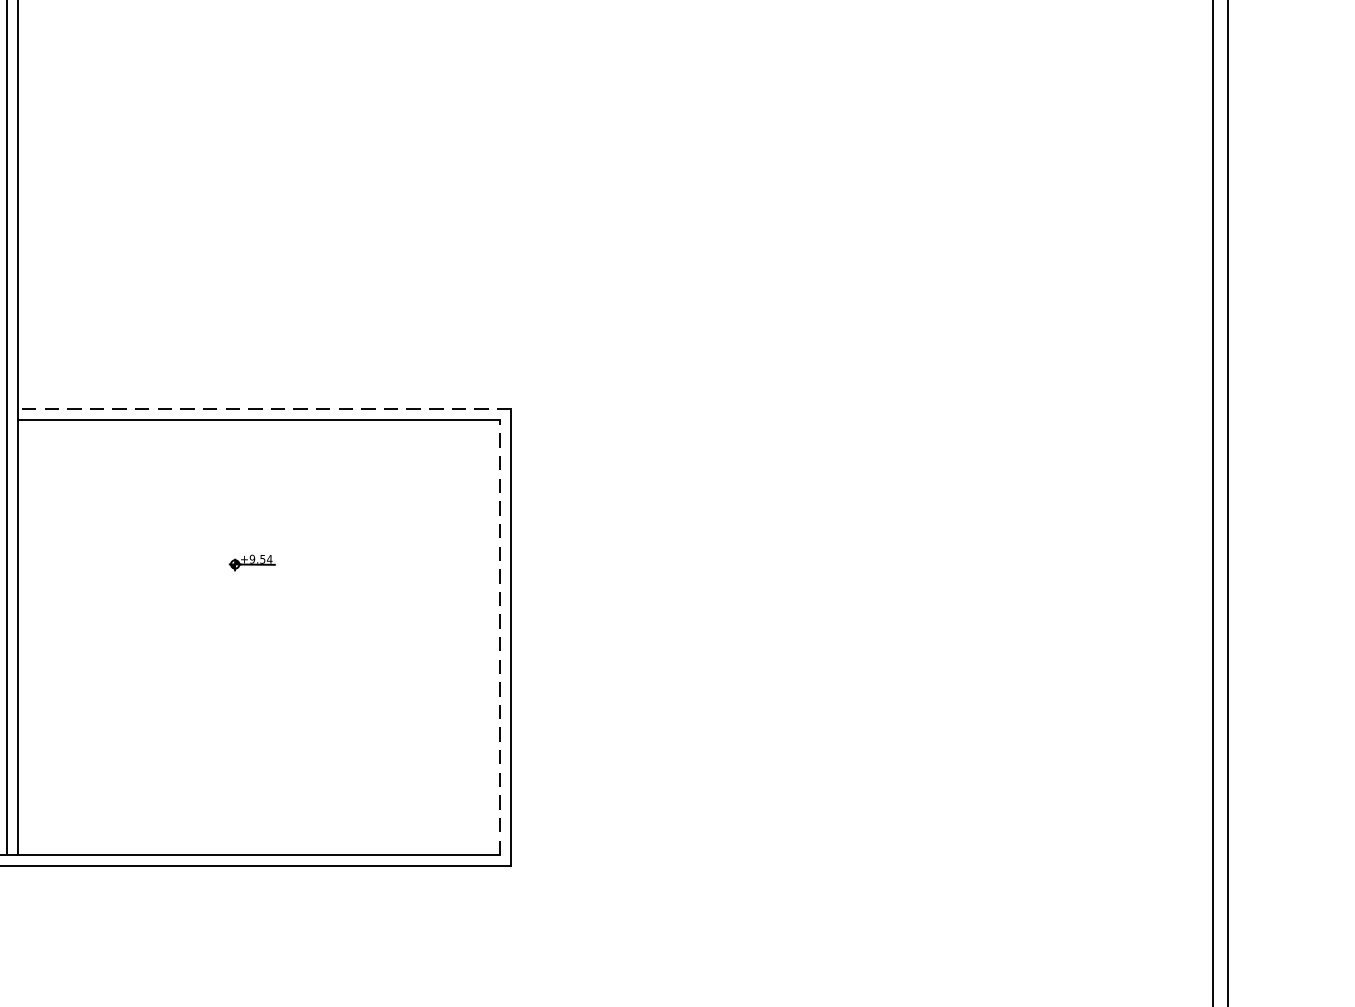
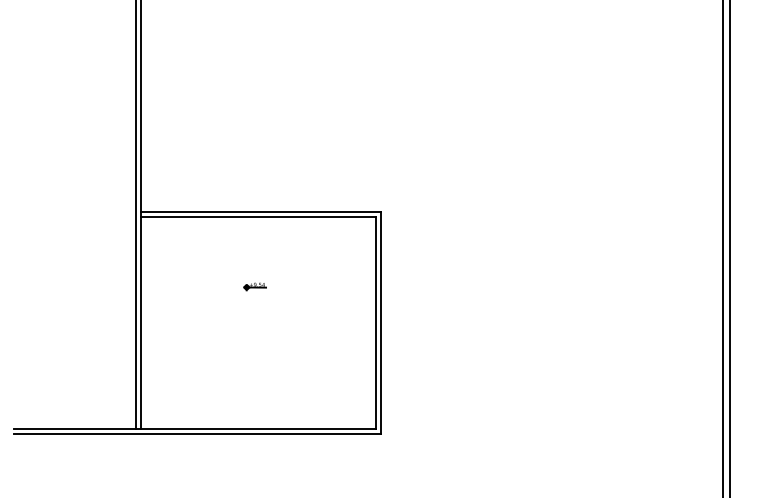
line: (265, 408) -> (261, 211), dashed -> solid
line: (499, 636) -> (375, 322), dashed -> solid

